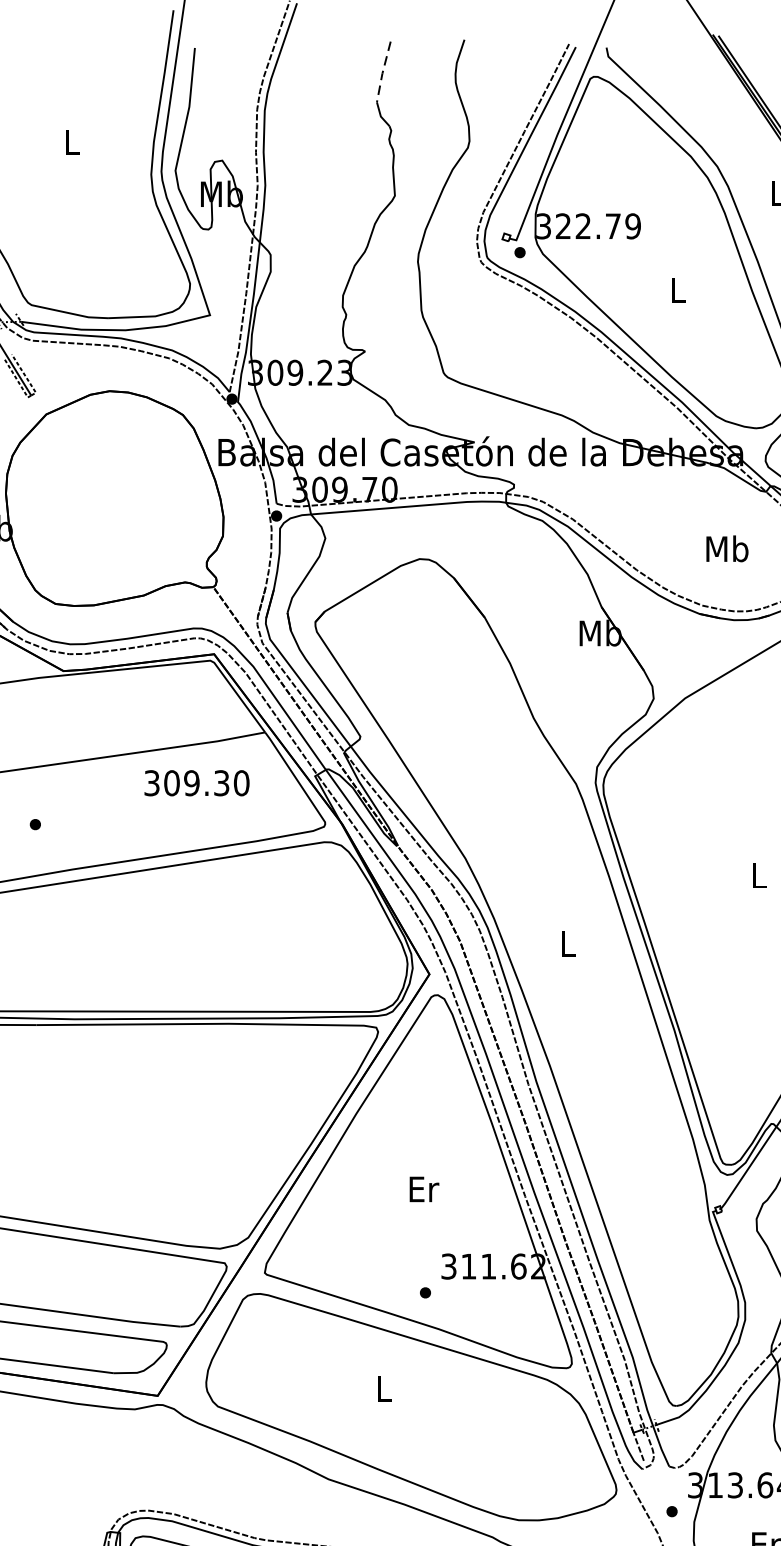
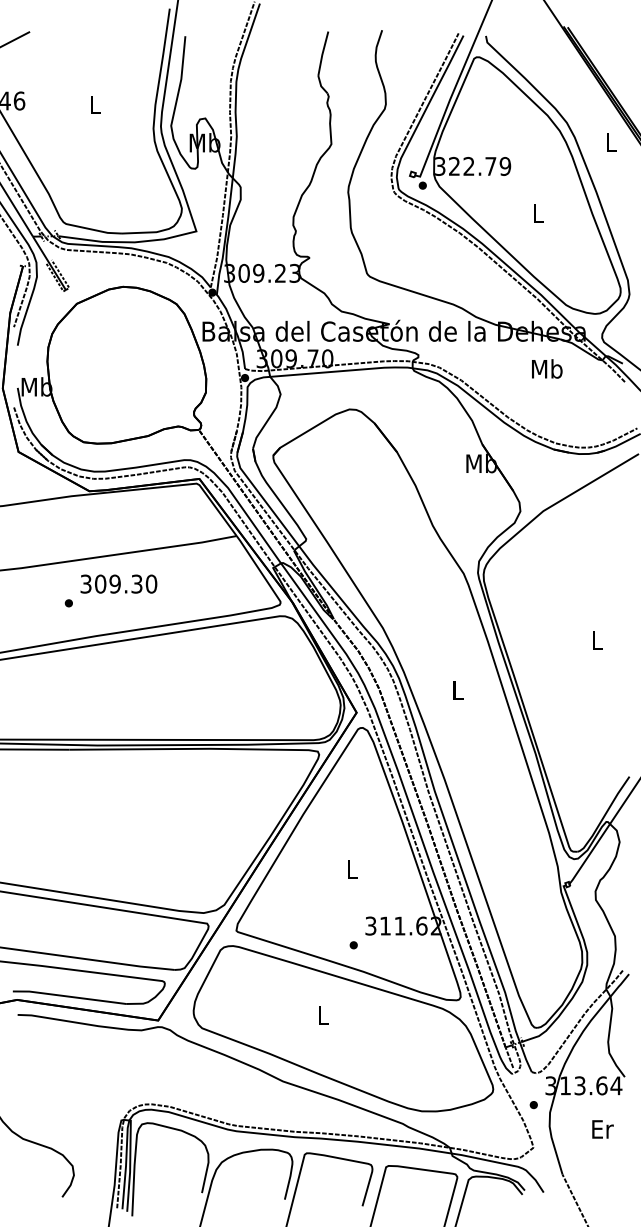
line: (382, 73) -> (322, 54), dashed -> solid
text: (727, 548) -> (547, 368), moved
text: (196, 782) -> (118, 583), moved
text: (423, 1189) -> (352, 869), Er -> L

